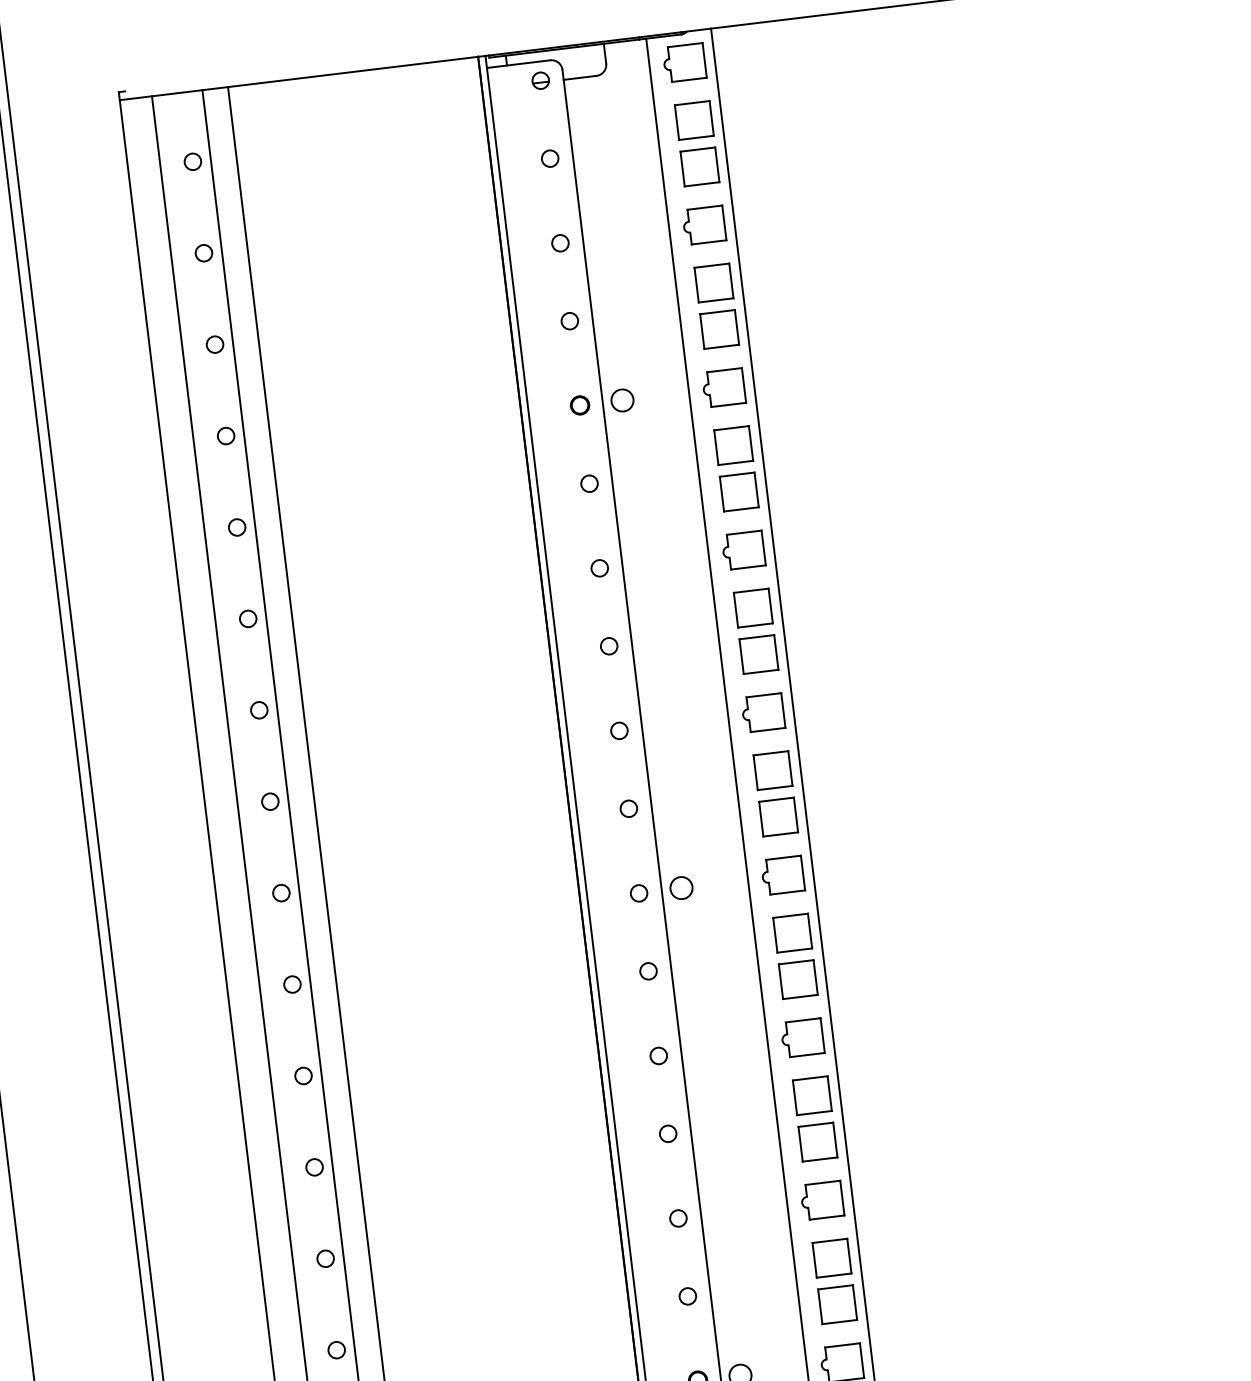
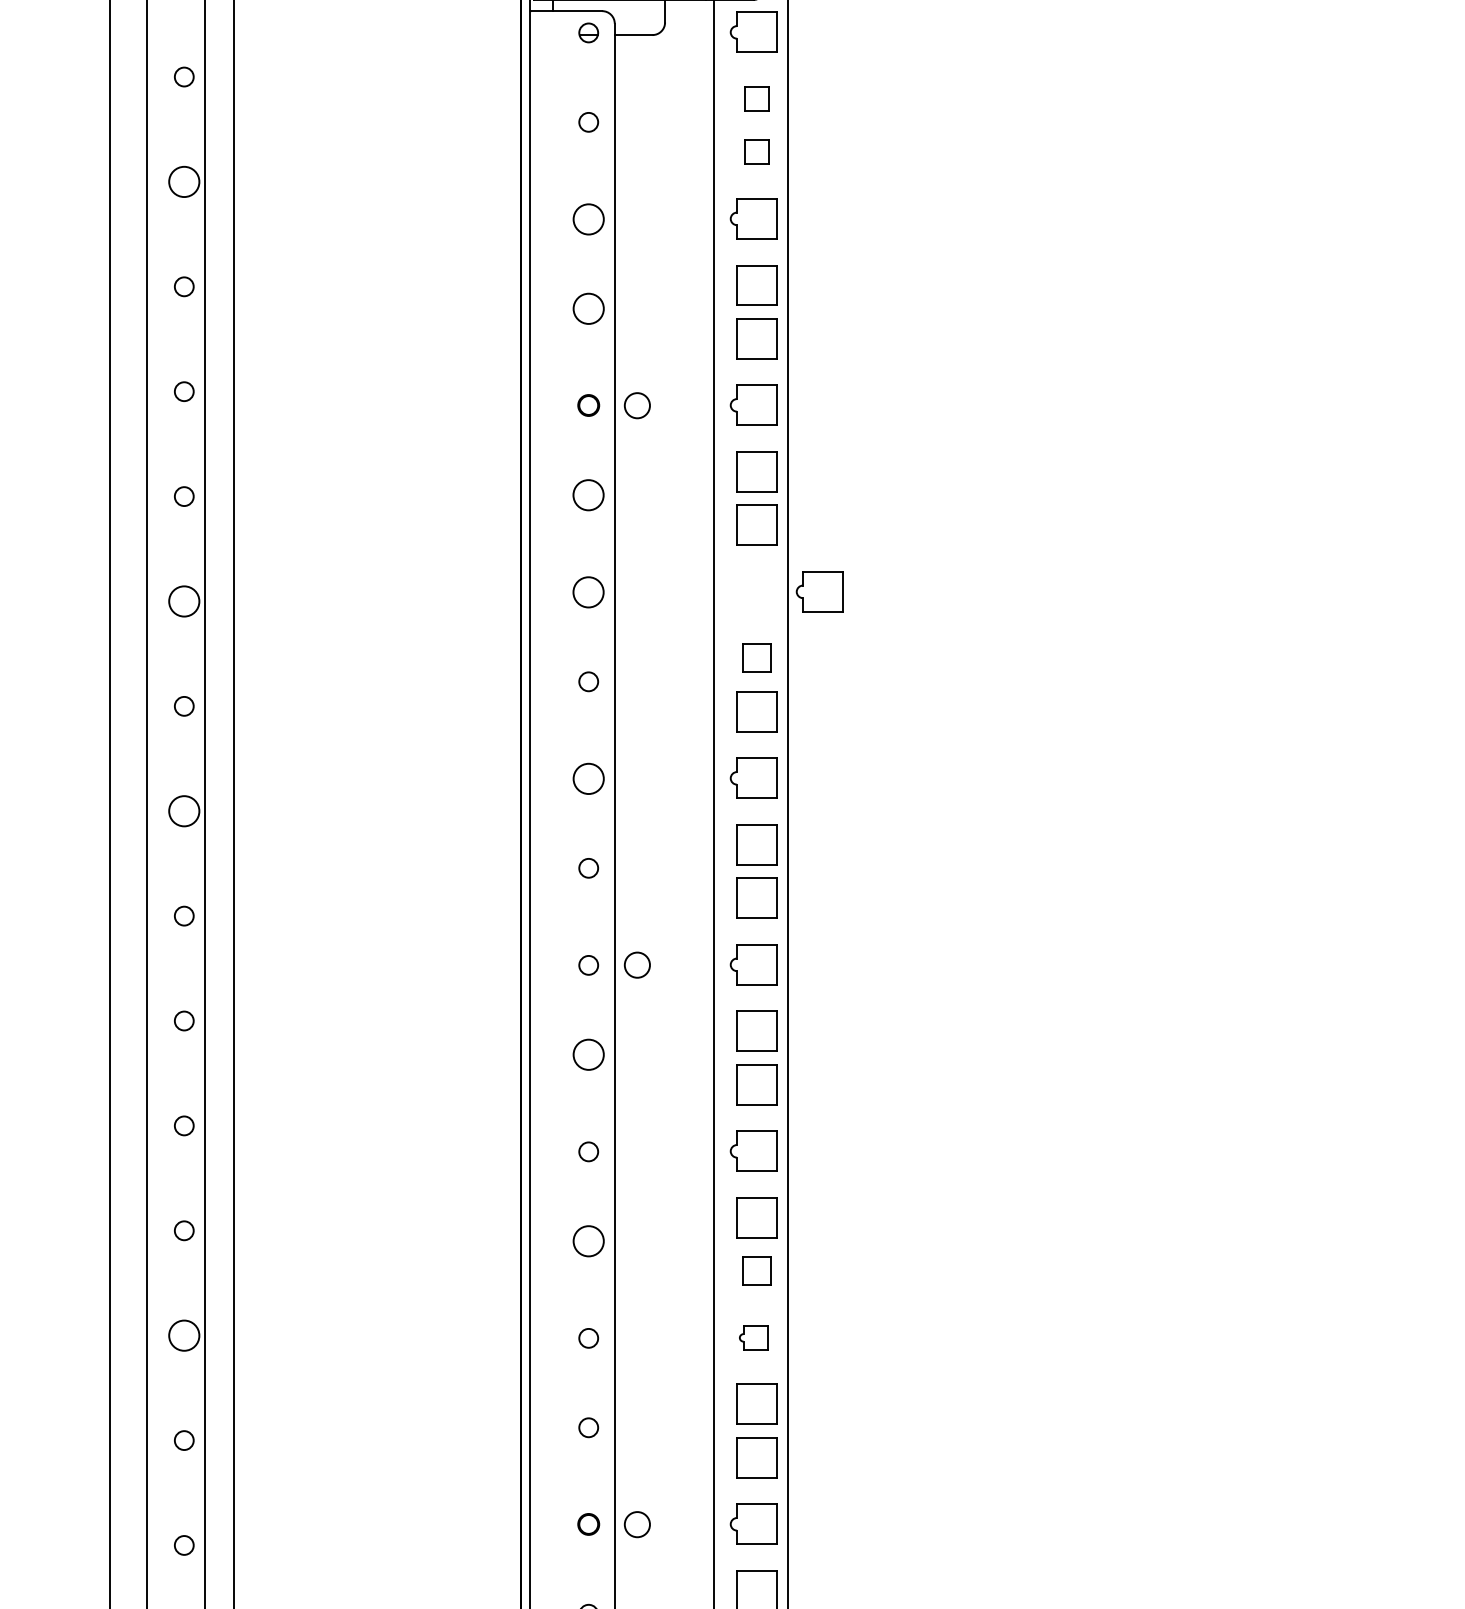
part: (693, 120) -> (756, 98), size x0.6
part: (699, 166) -> (756, 151), size x0.6
circle: (560, 243) -> (588, 219), size x1.6
circle: (203, 252) -> (183, 181), size x1.6
circle: (569, 320) -> (588, 308), size x1.6
circle: (589, 483) -> (588, 495), size x1.6
part: (743, 550) -> (819, 591), moved
circle: (599, 568) -> (588, 592), size x1.6
part: (752, 607) -> (756, 657), size x0.7
circle: (247, 619) -> (183, 601), size x1.6
circle: (619, 730) -> (588, 778), size x1.6
circle: (269, 801) -> (183, 810), size x1.6
circle: (648, 971) -> (588, 1054), size x1.6
circle: (667, 1133) -> (588, 1240), size x1.6
part: (817, 1141) -> (756, 1270), size x0.7
part: (821, 1200) -> (753, 1337), size x0.6
circle: (324, 1258) -> (183, 1335), size x1.6

